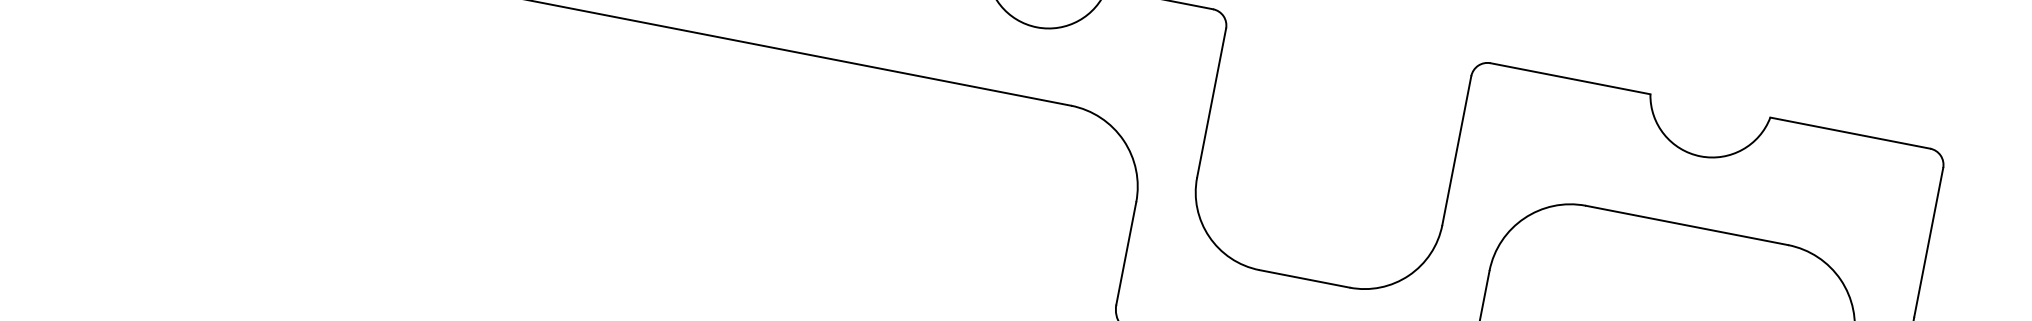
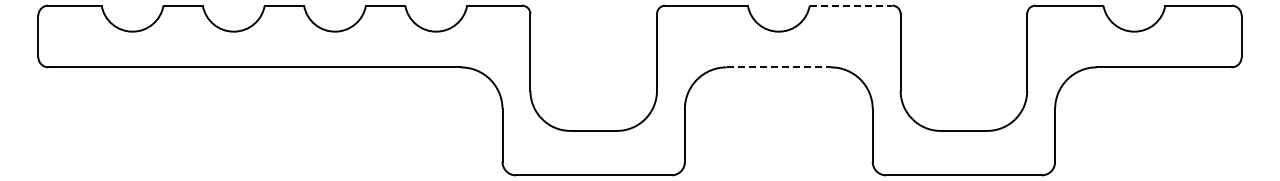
line: (1851, 133) -> (851, 5), solid -> dashed
line: (1688, 225) -> (779, 67), solid -> dashed

